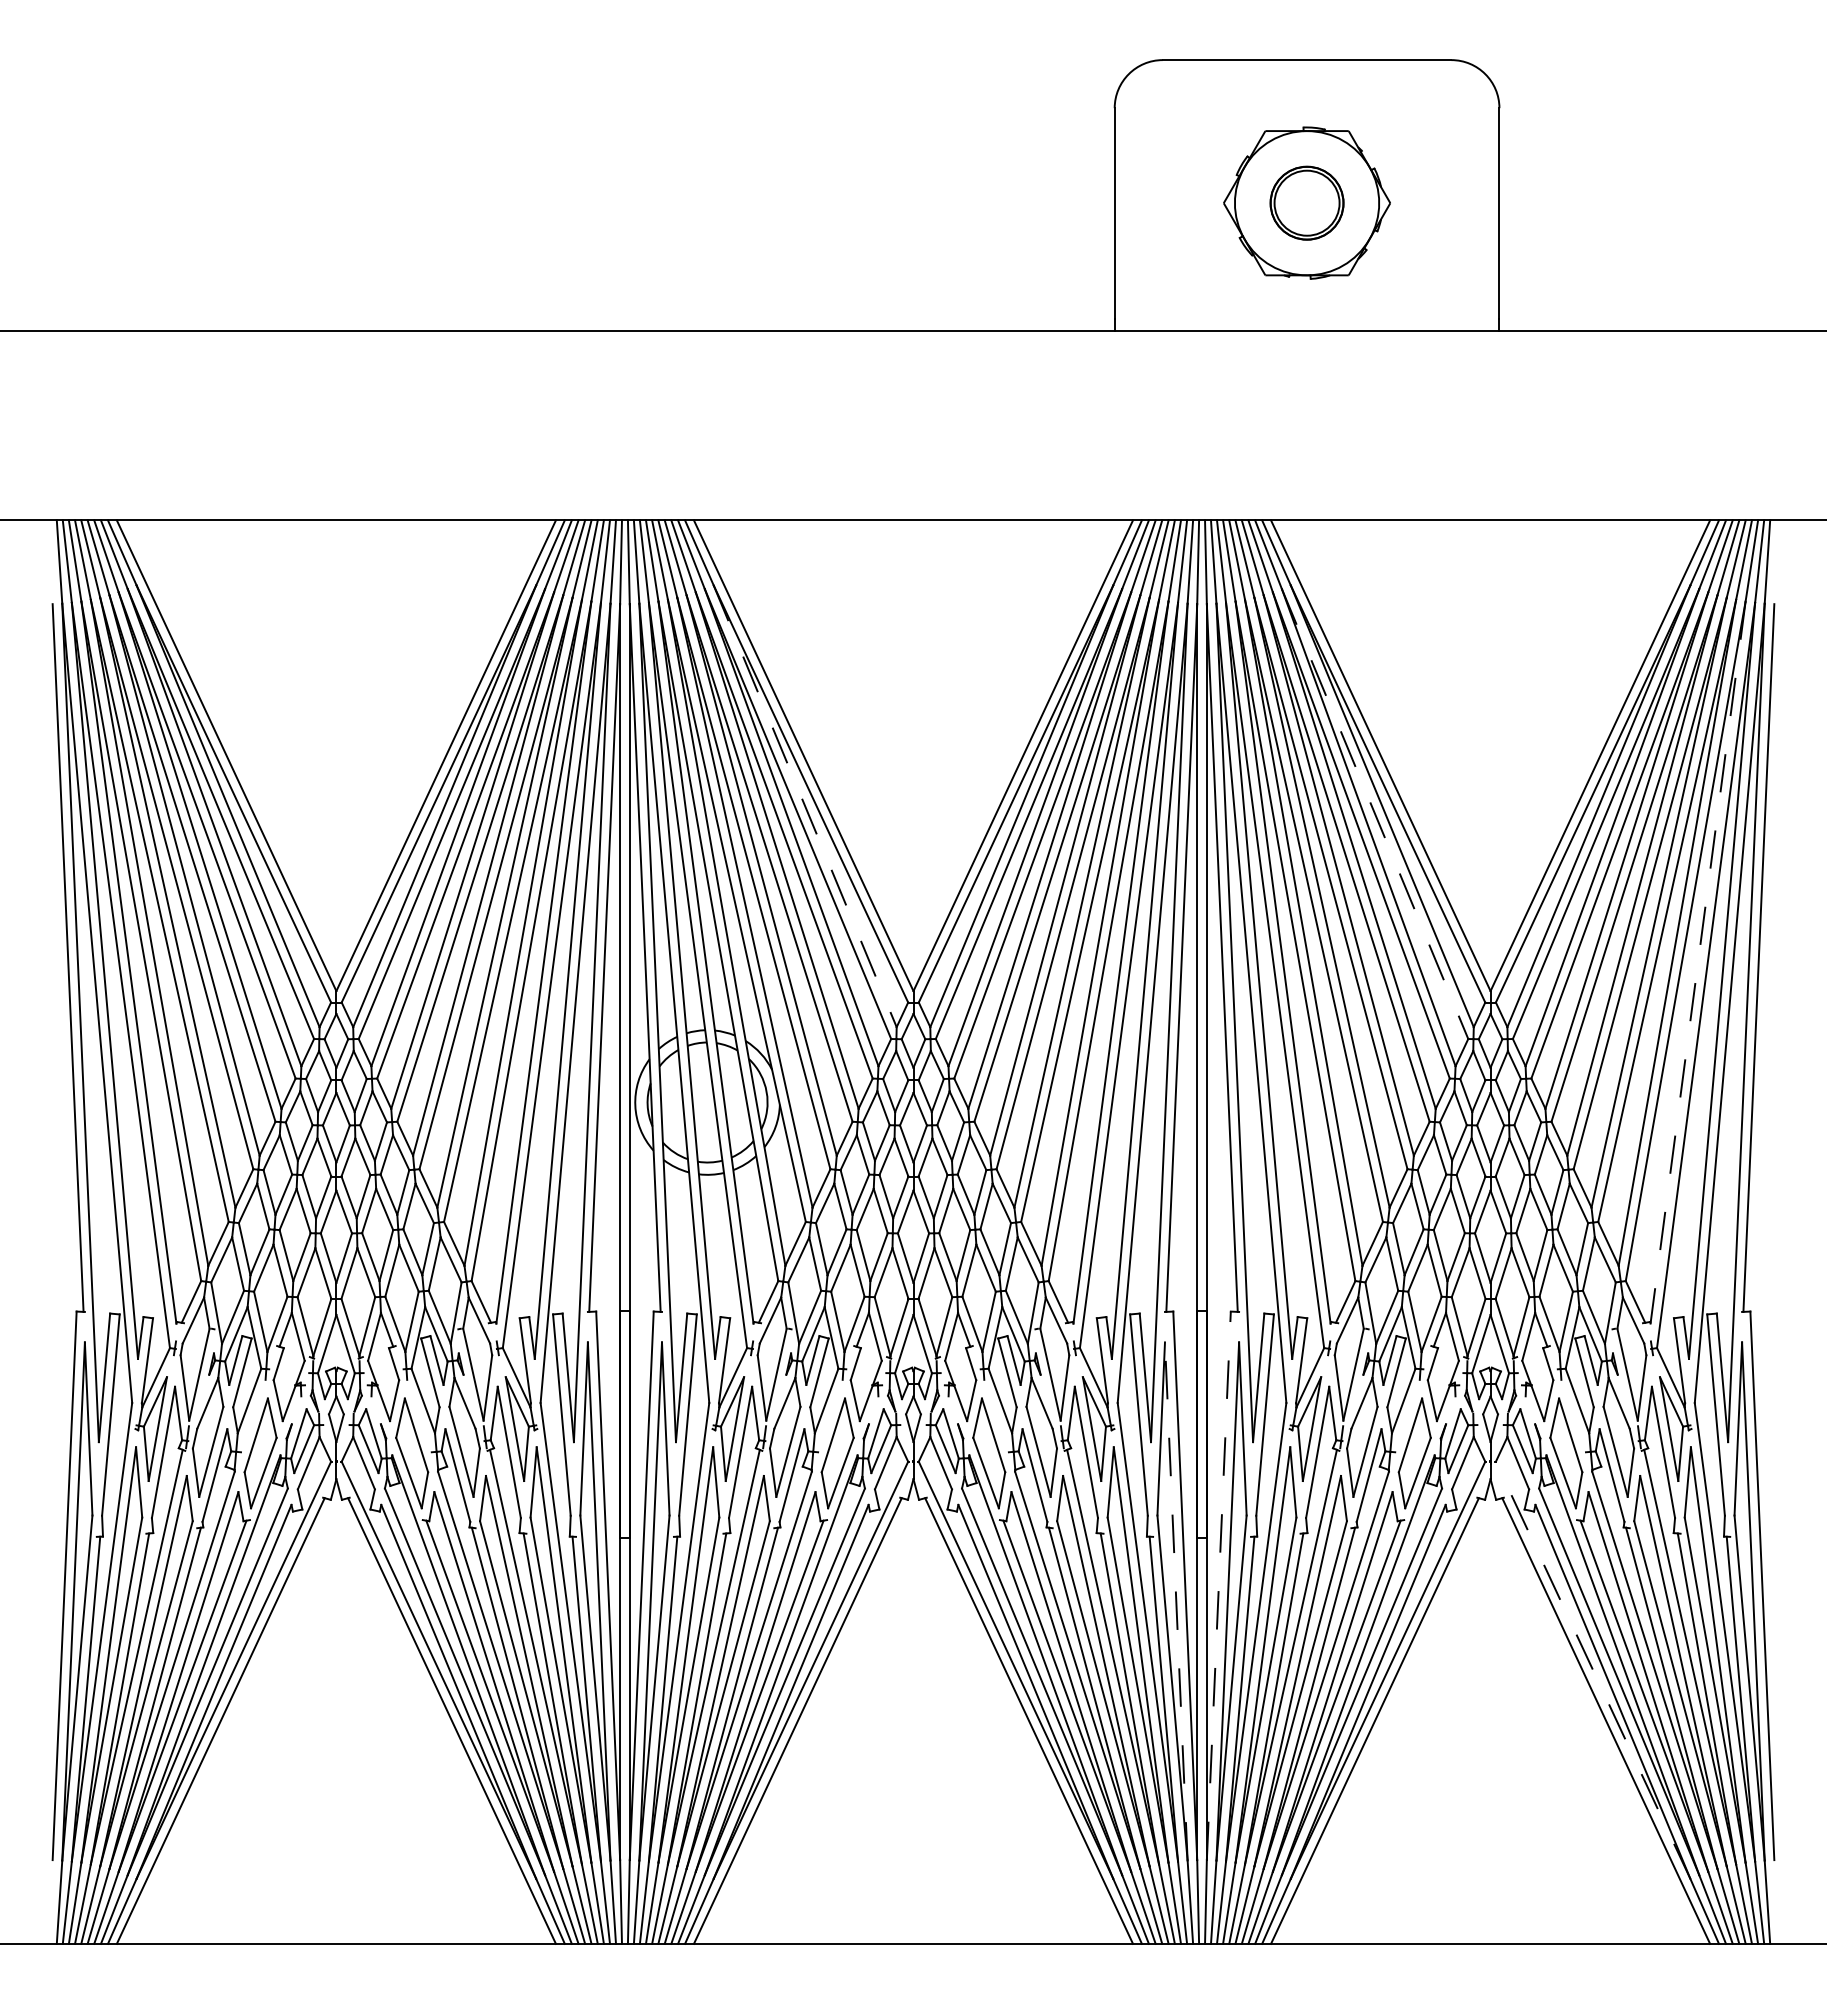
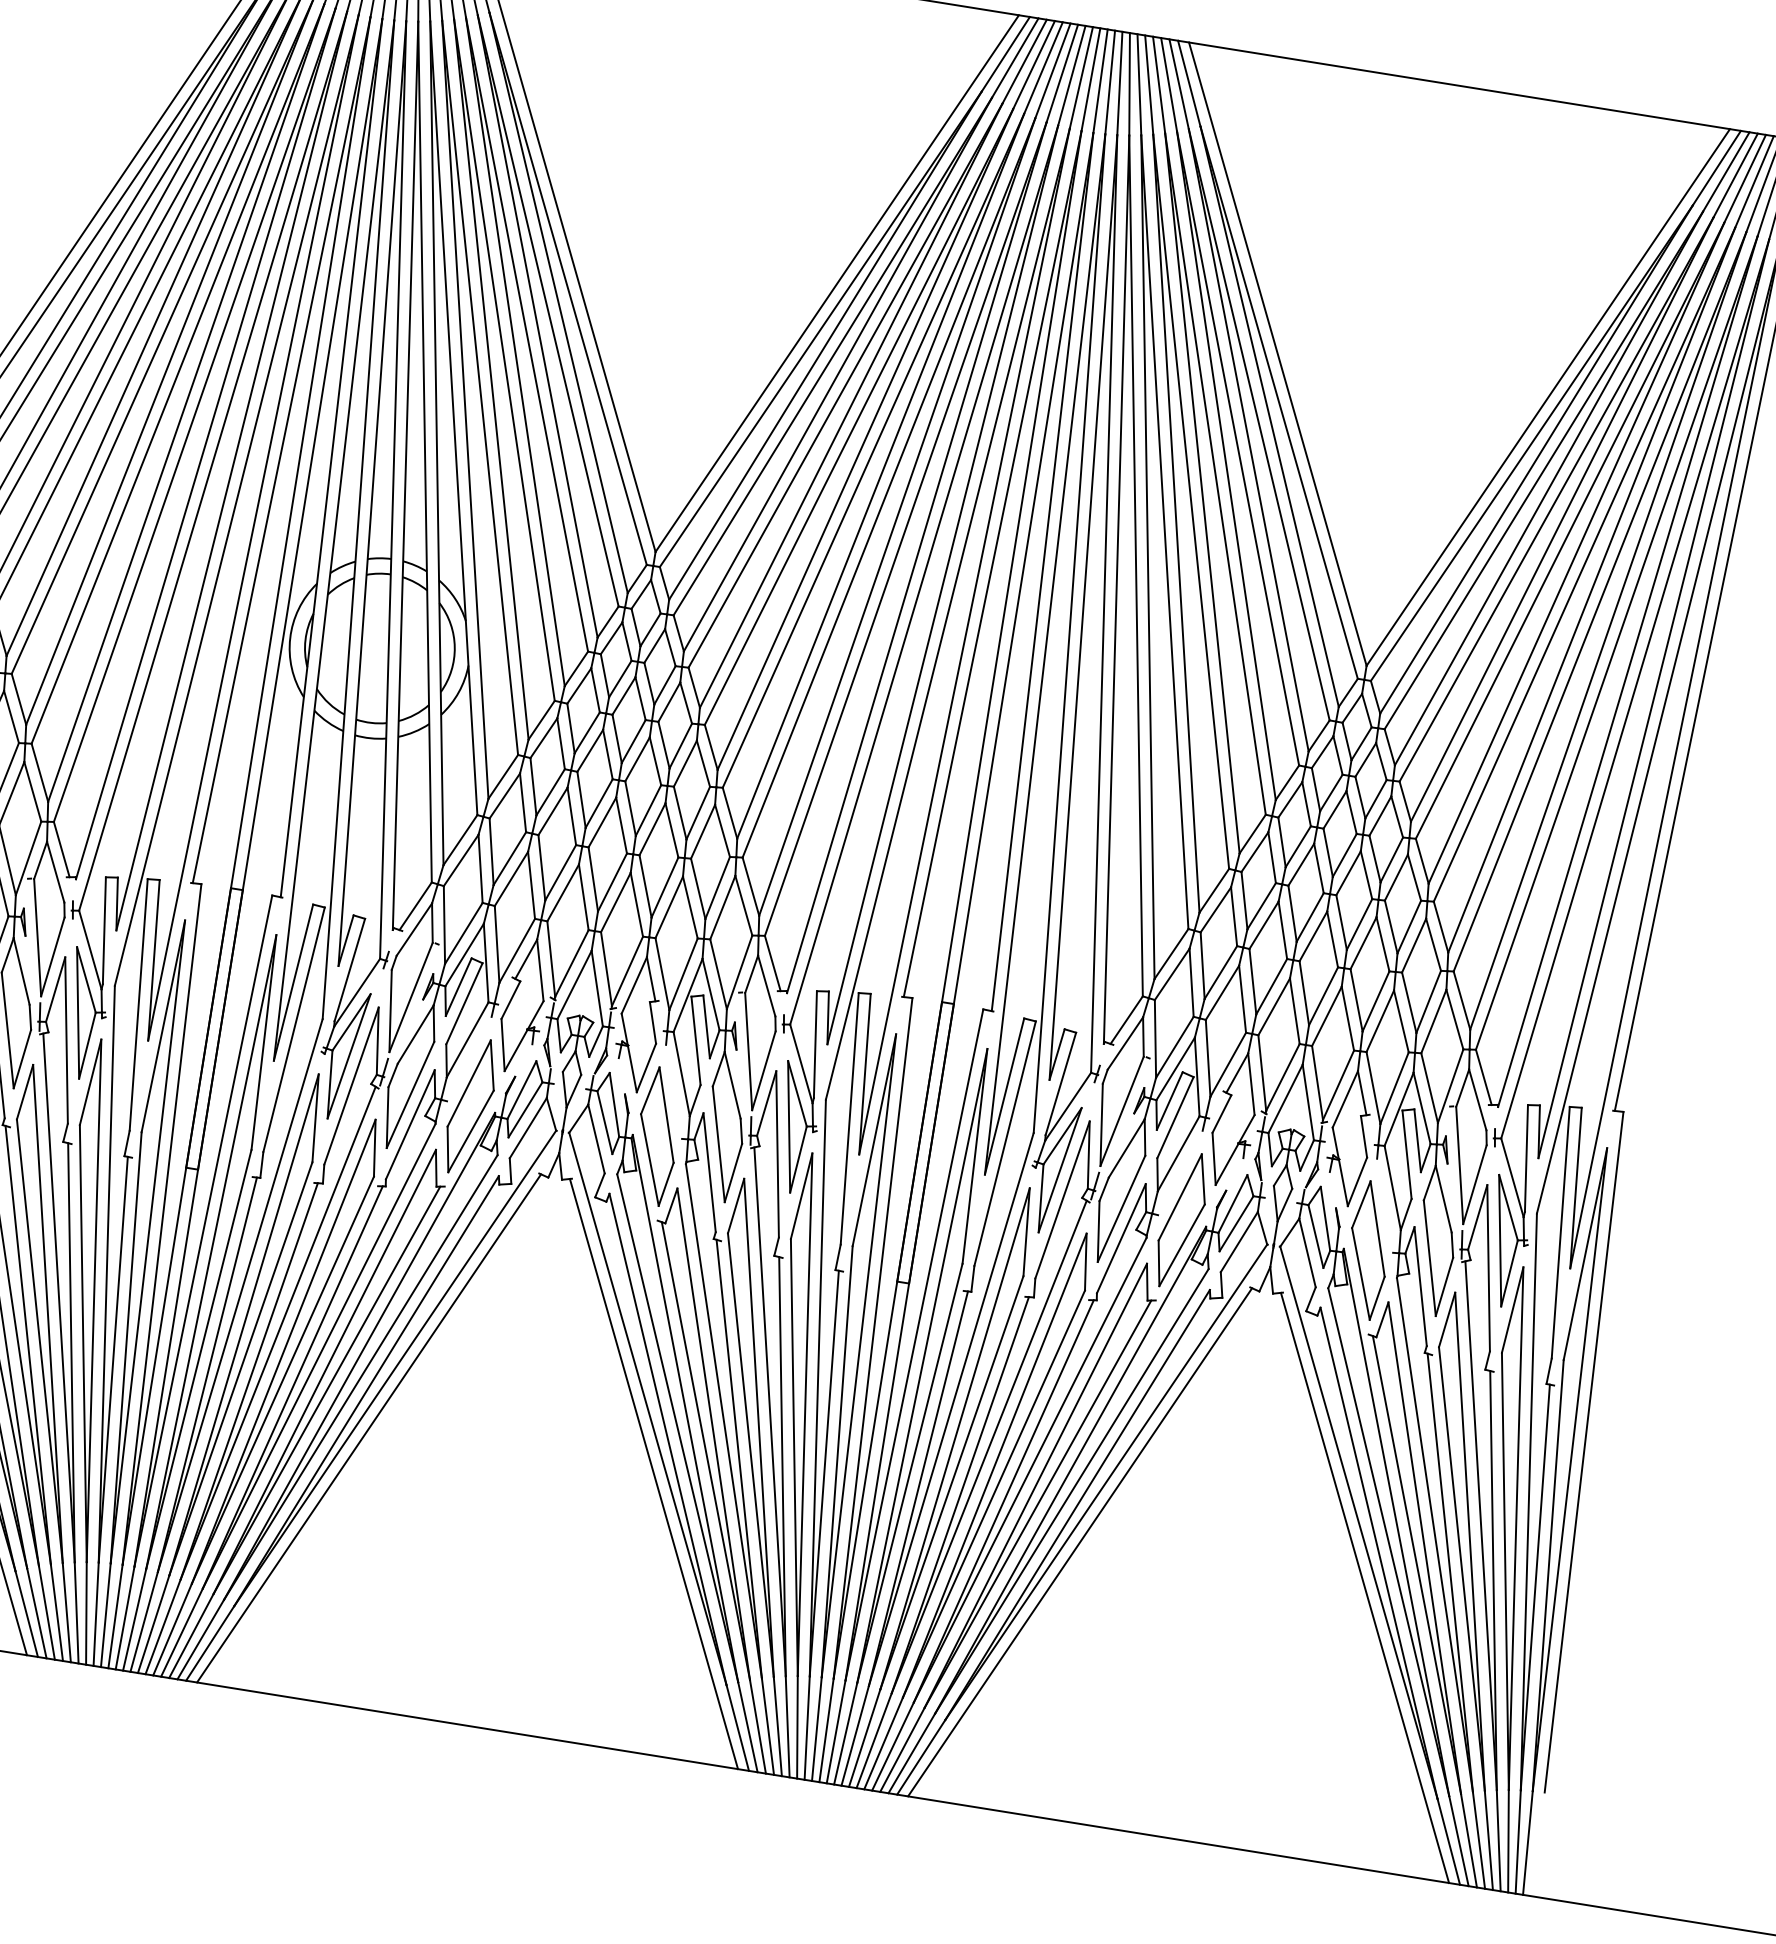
line: (805, 806) -> (558, 303), dashed -> solid
line: (1375, 814) -> (1259, 425), dashed -> solid
line: (1698, 963) -> (1628, 672), dashed -> solid
line: (1218, 1585) -> (914, 1344), dashed -> solid
line: (1176, 1600) -> (859, 1354), dashed -> solid
line: (1592, 1669) -> (1358, 1521), dashed -> solid

